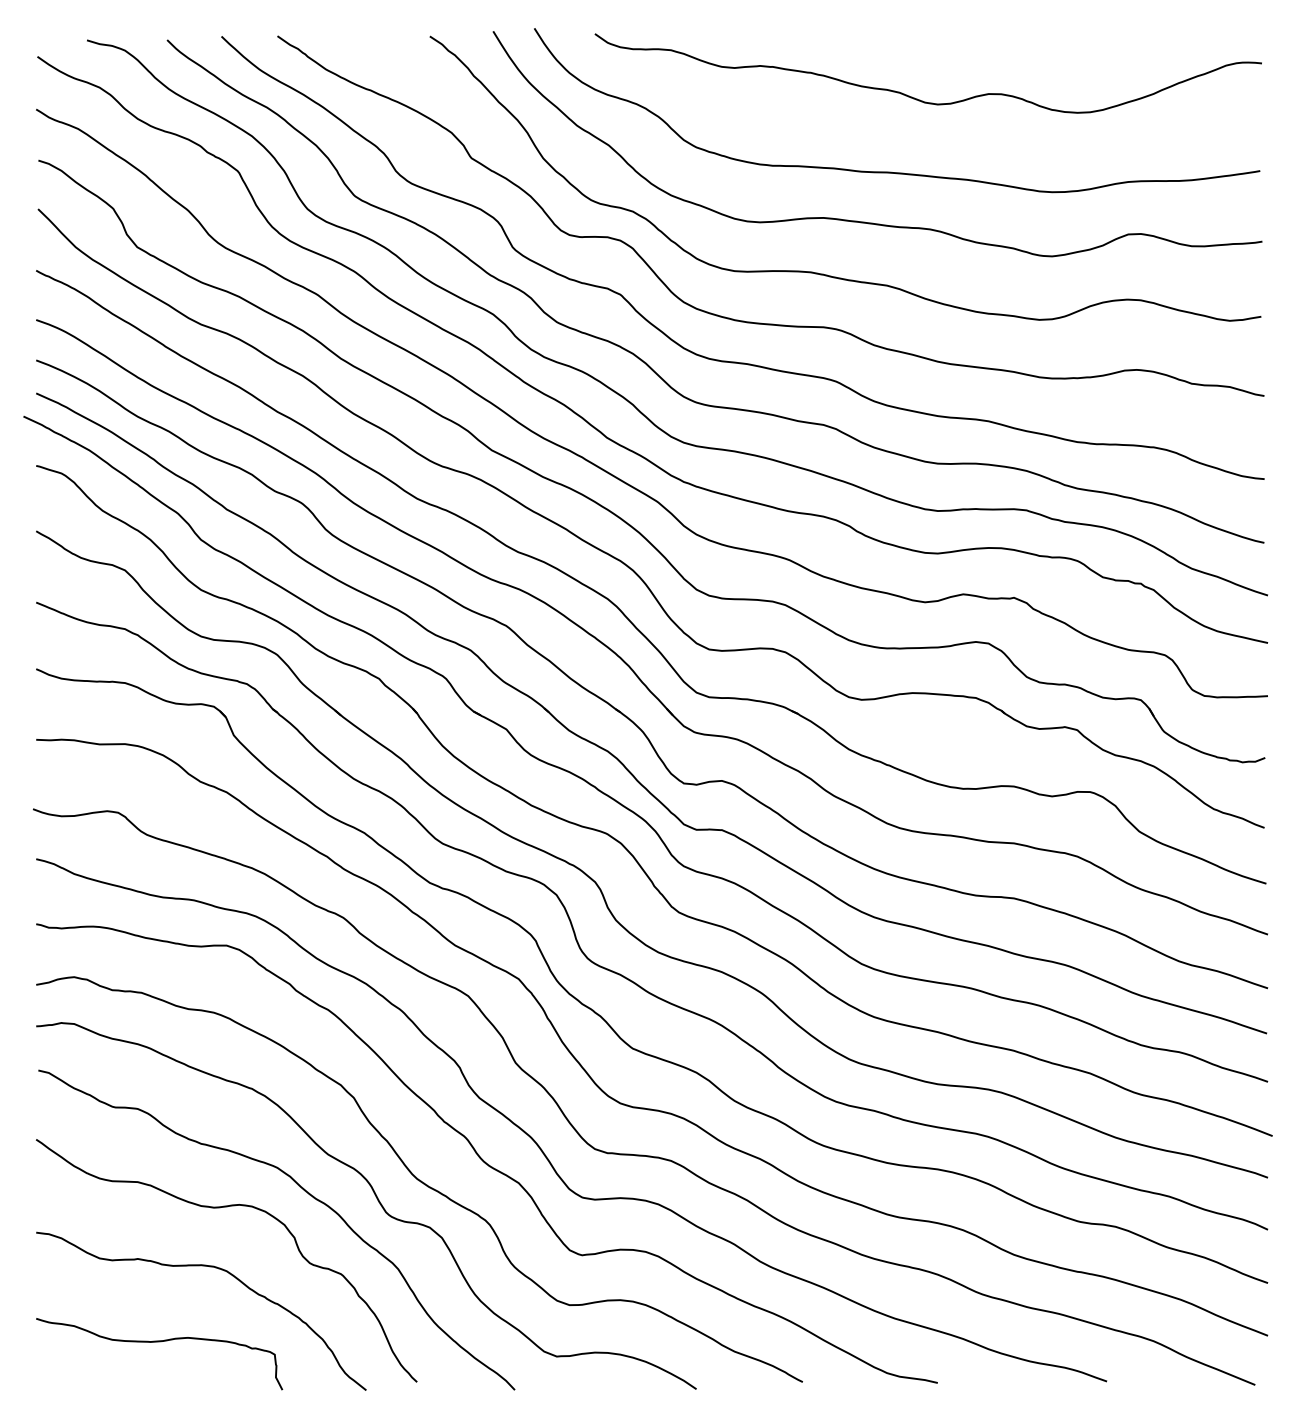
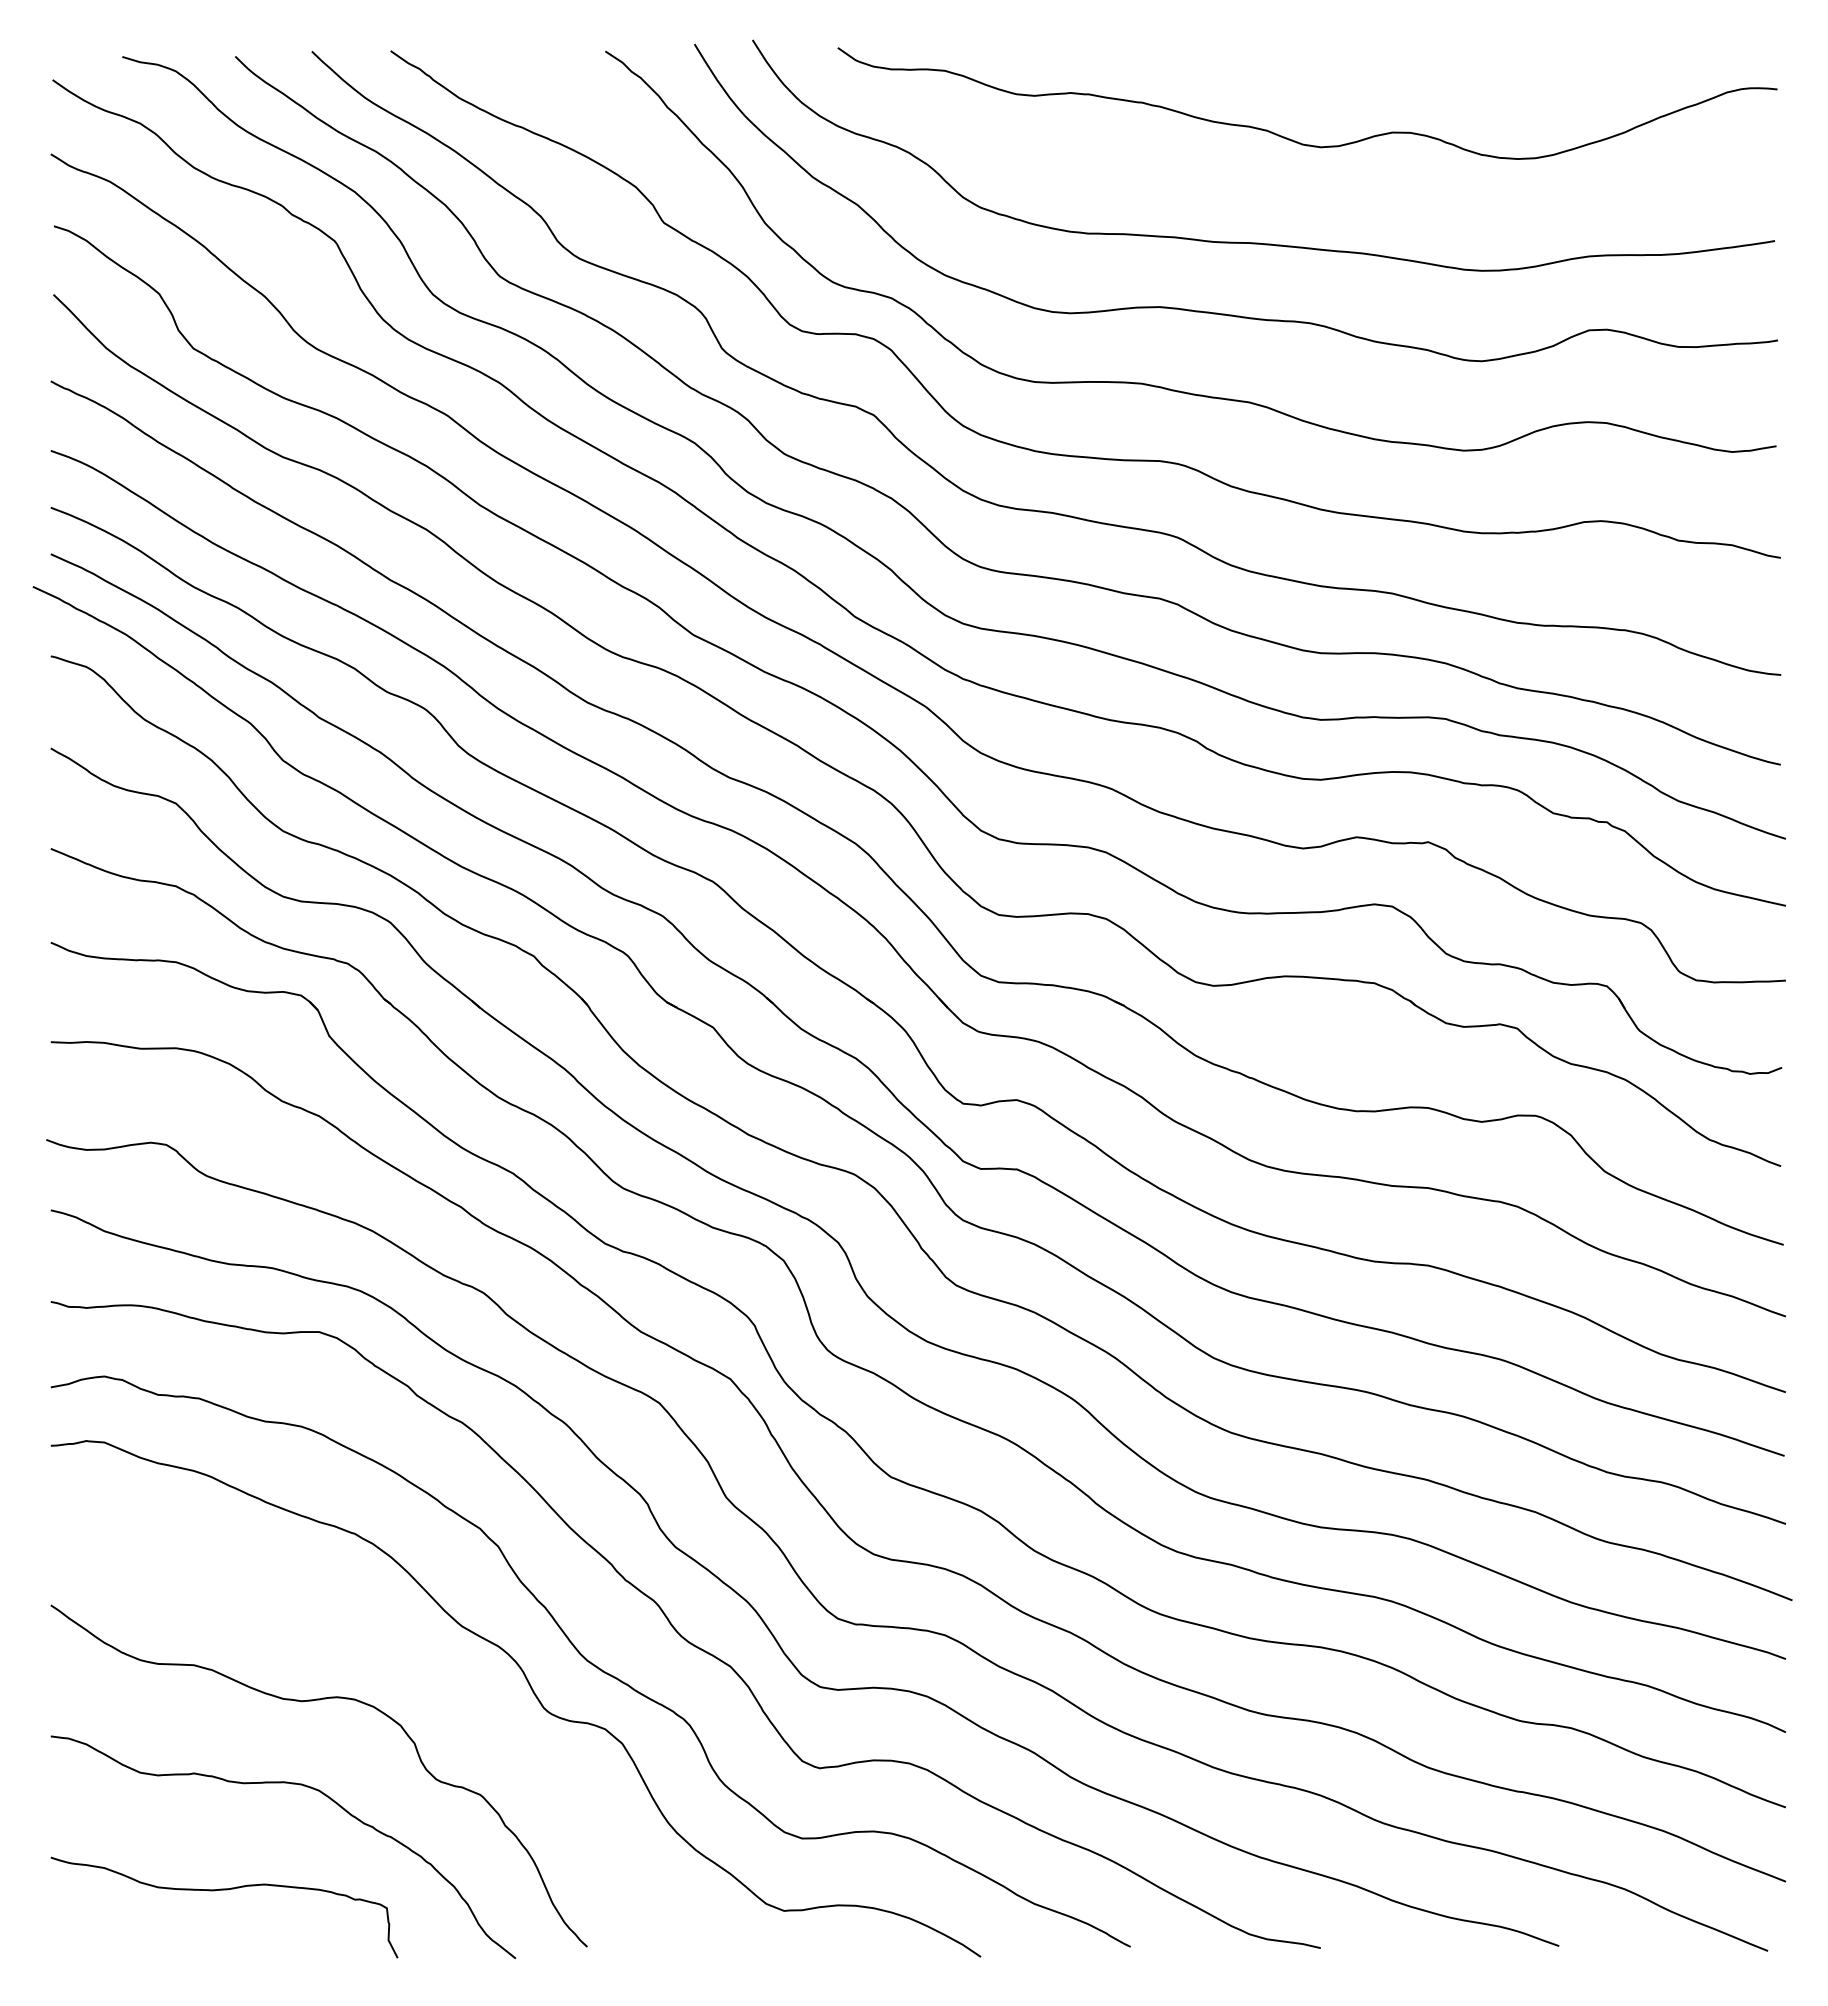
curve: (304, 1191) -> (428, 1678), removed

